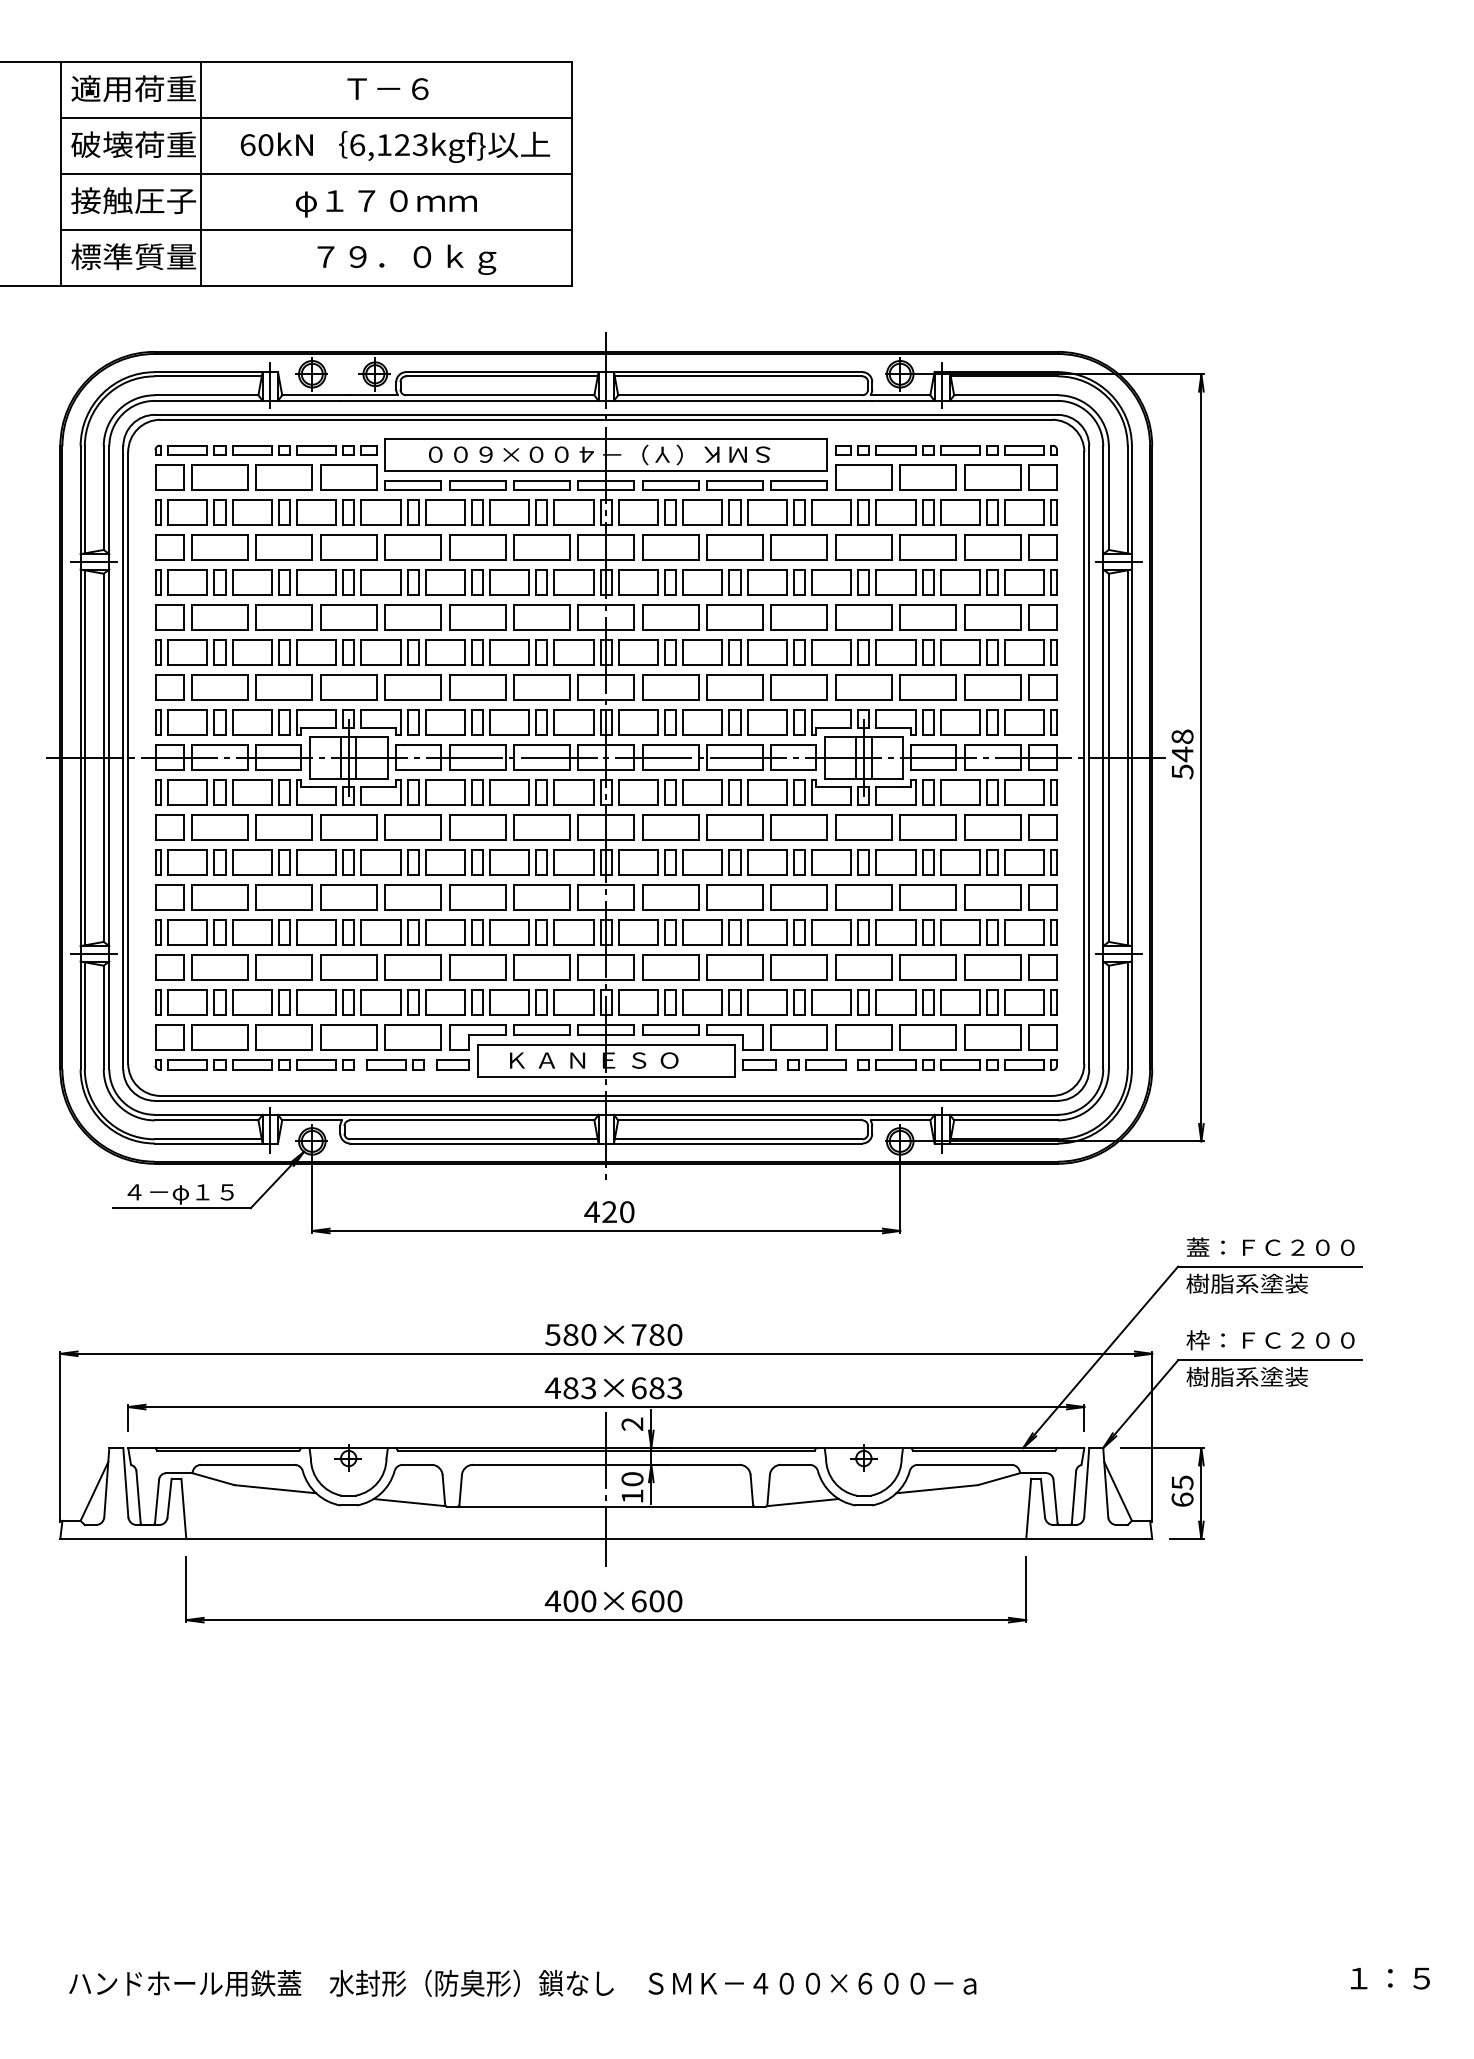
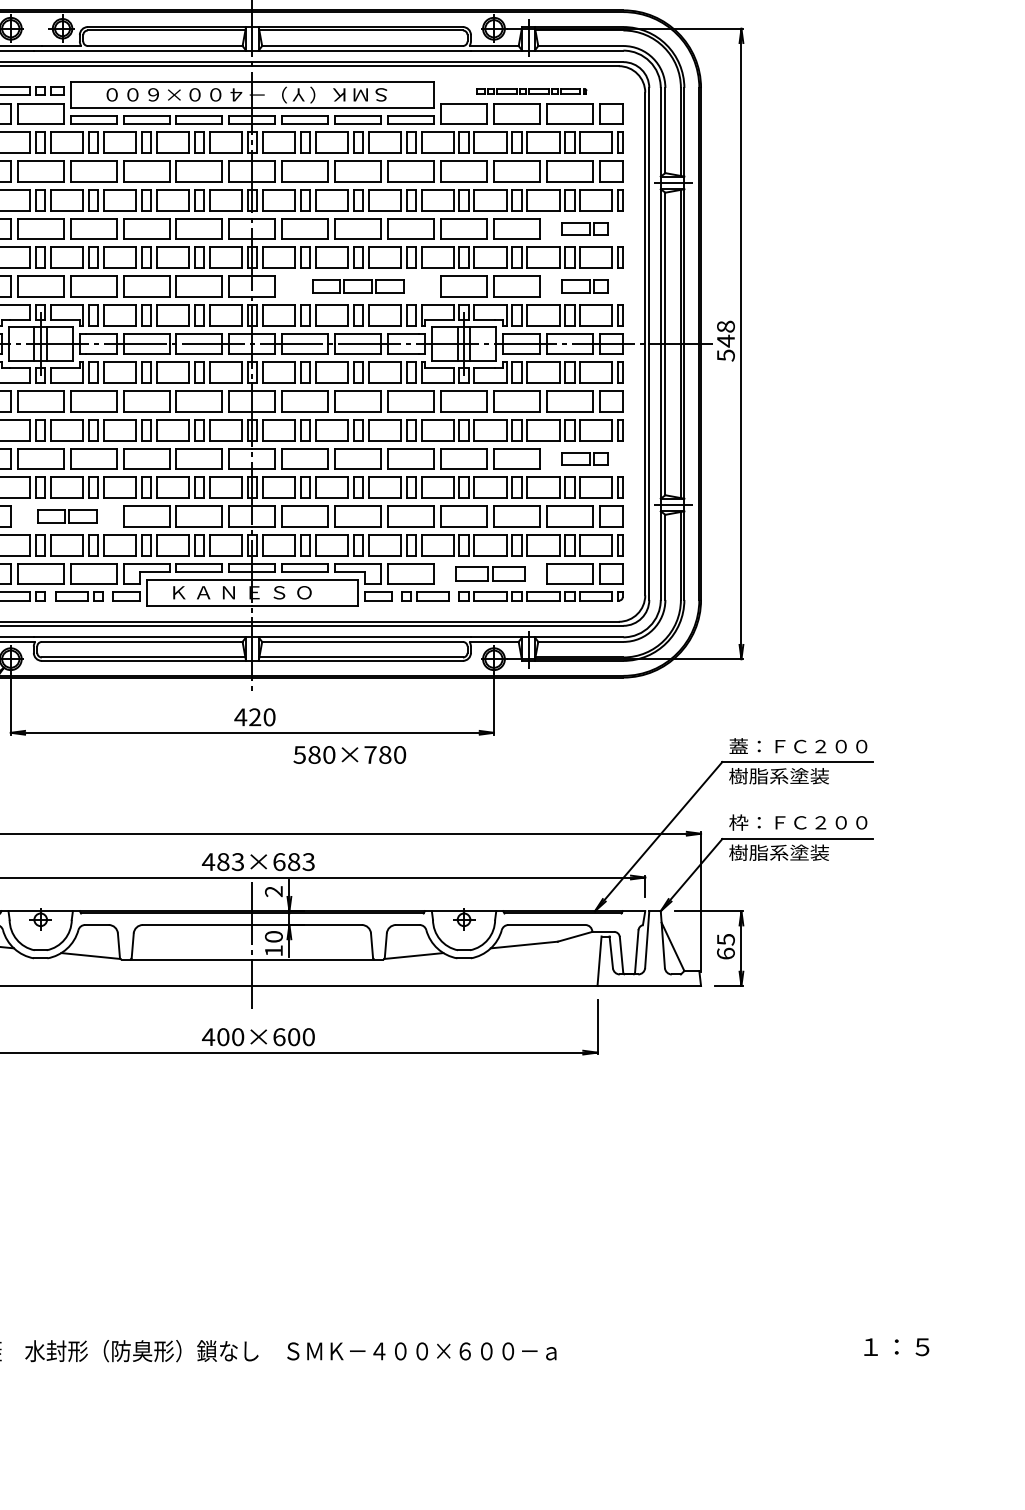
part: (946, 449) -> (531, 90), size x0.6
part: (1010, 617) -> (584, 228), size x0.6
part: (734, 687) -> (357, 286), size x0.6
part: (1010, 687) -> (584, 286), size x0.6
part: (1010, 897) -> (584, 458), size x0.6
part: (380, 967) -> (66, 516), size x0.6
part: (895, 1037) -> (490, 573), size x0.7
text: (613, 1334) -> (349, 754), moved

